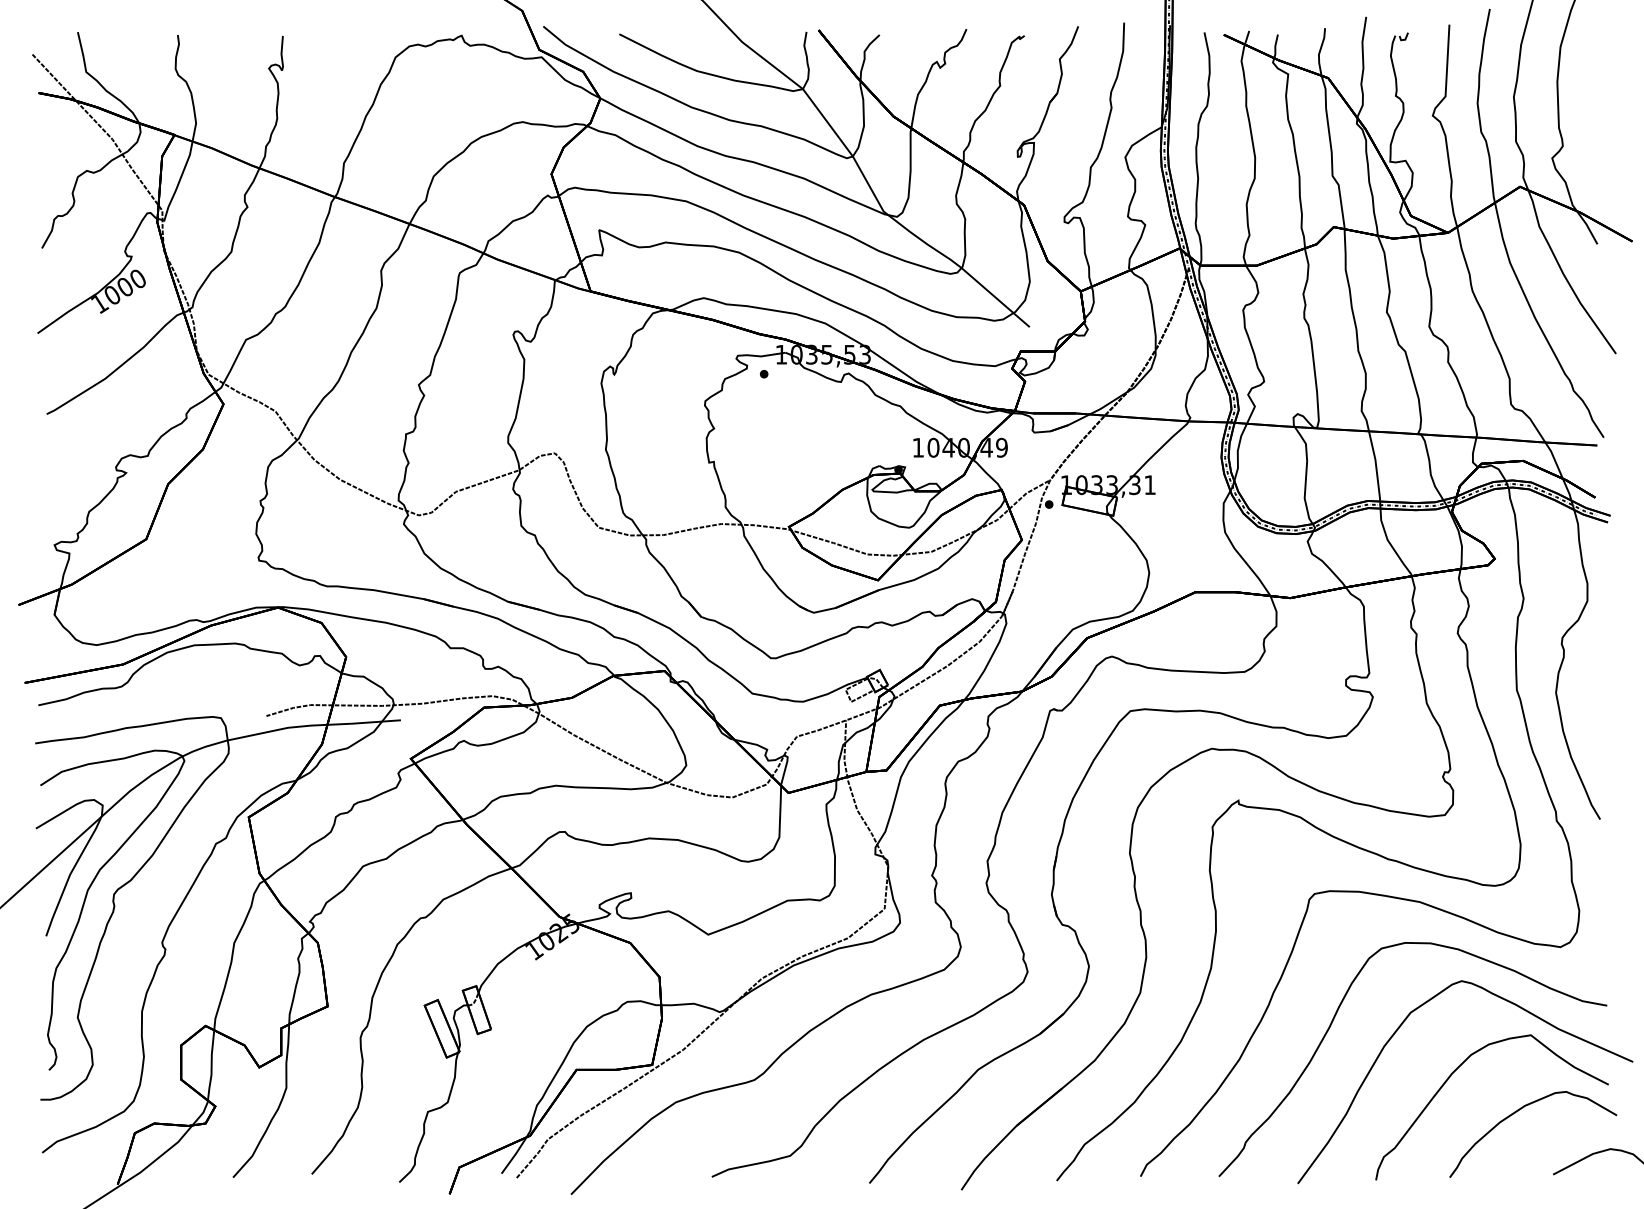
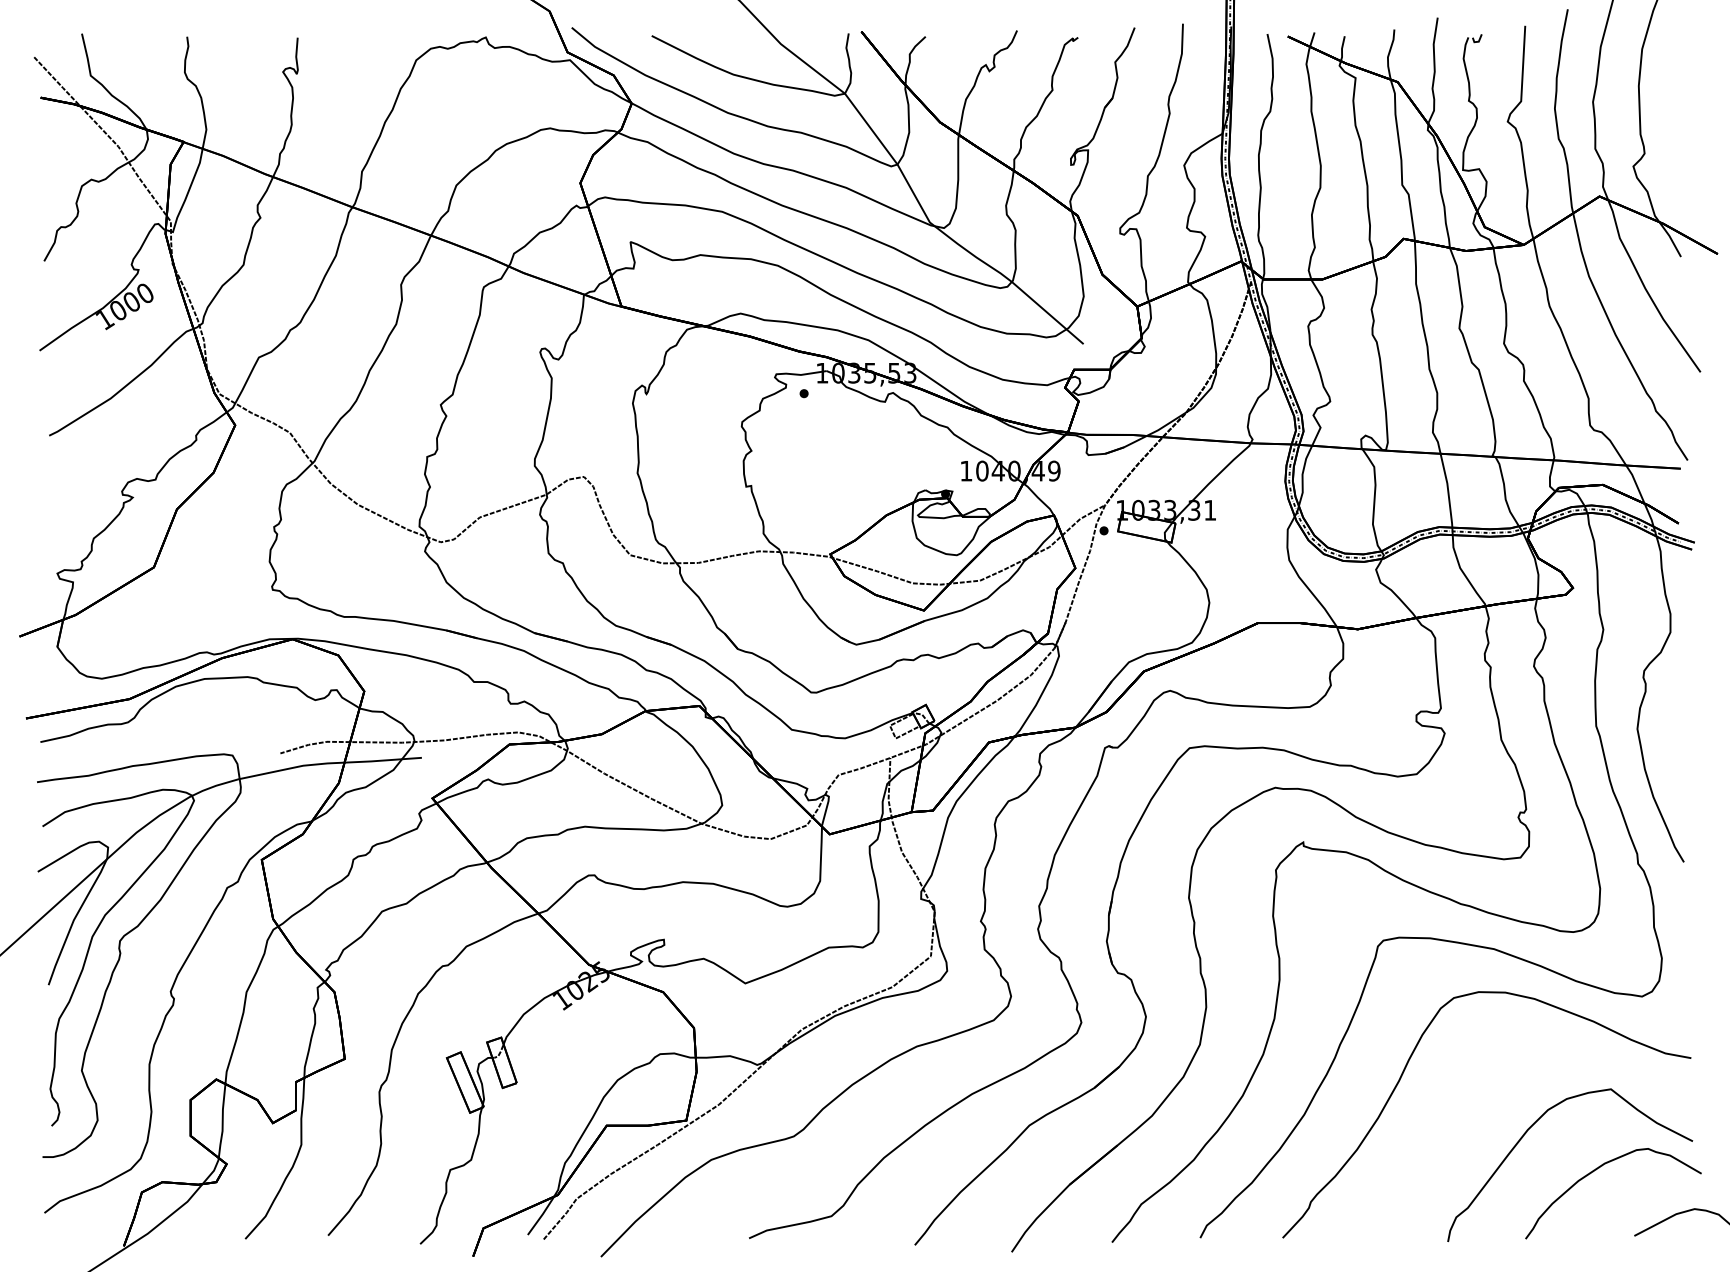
curve: (1397, 1031) -> (1470, 1085), removed

